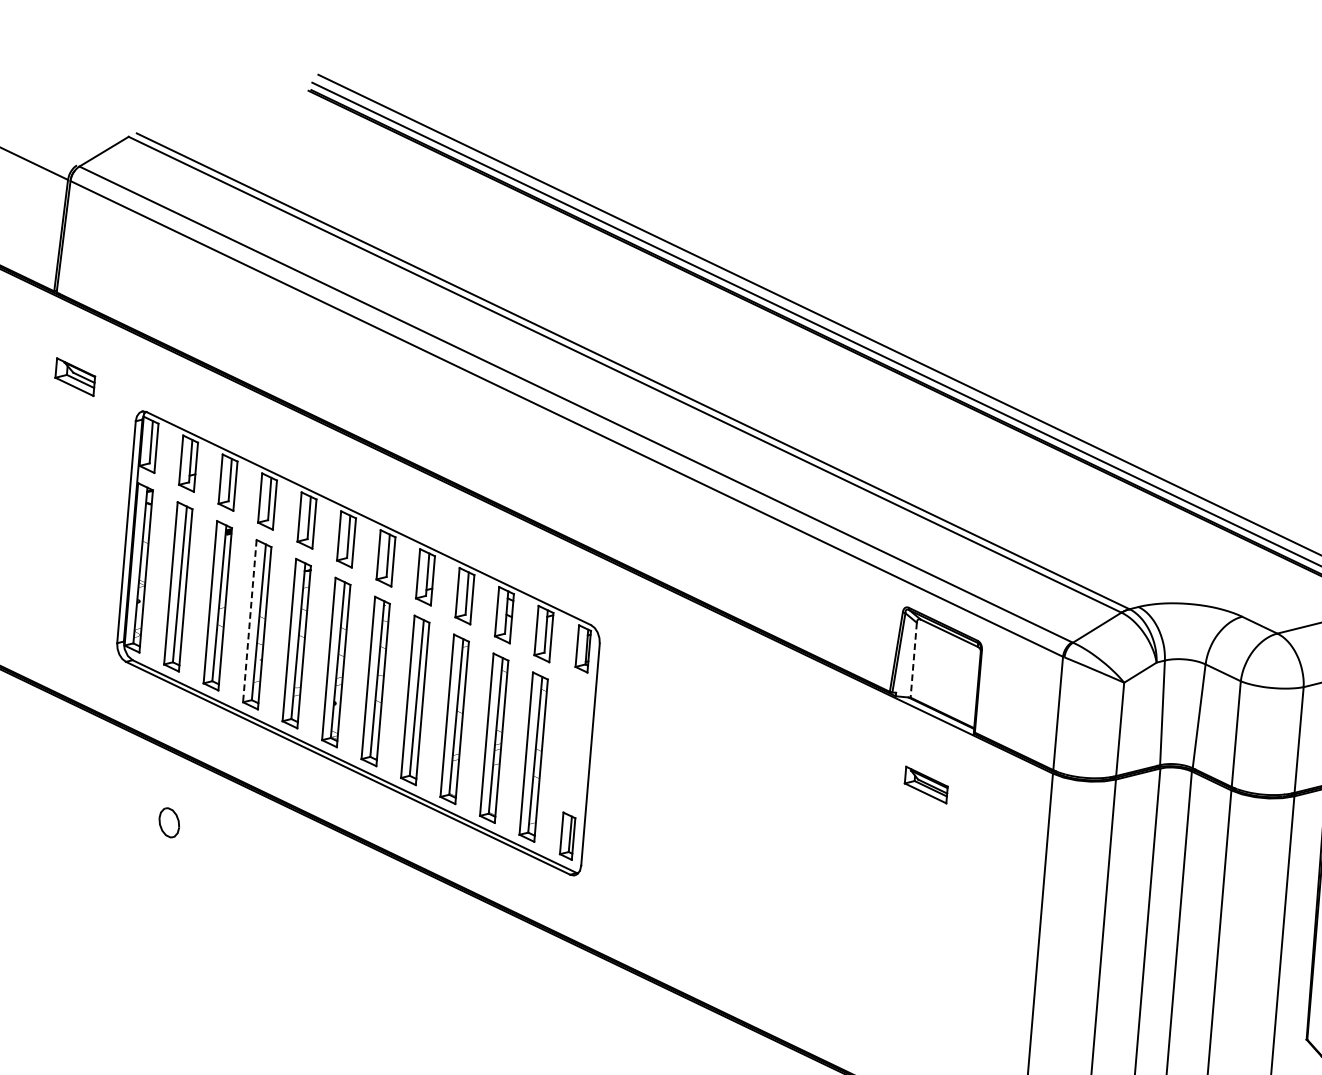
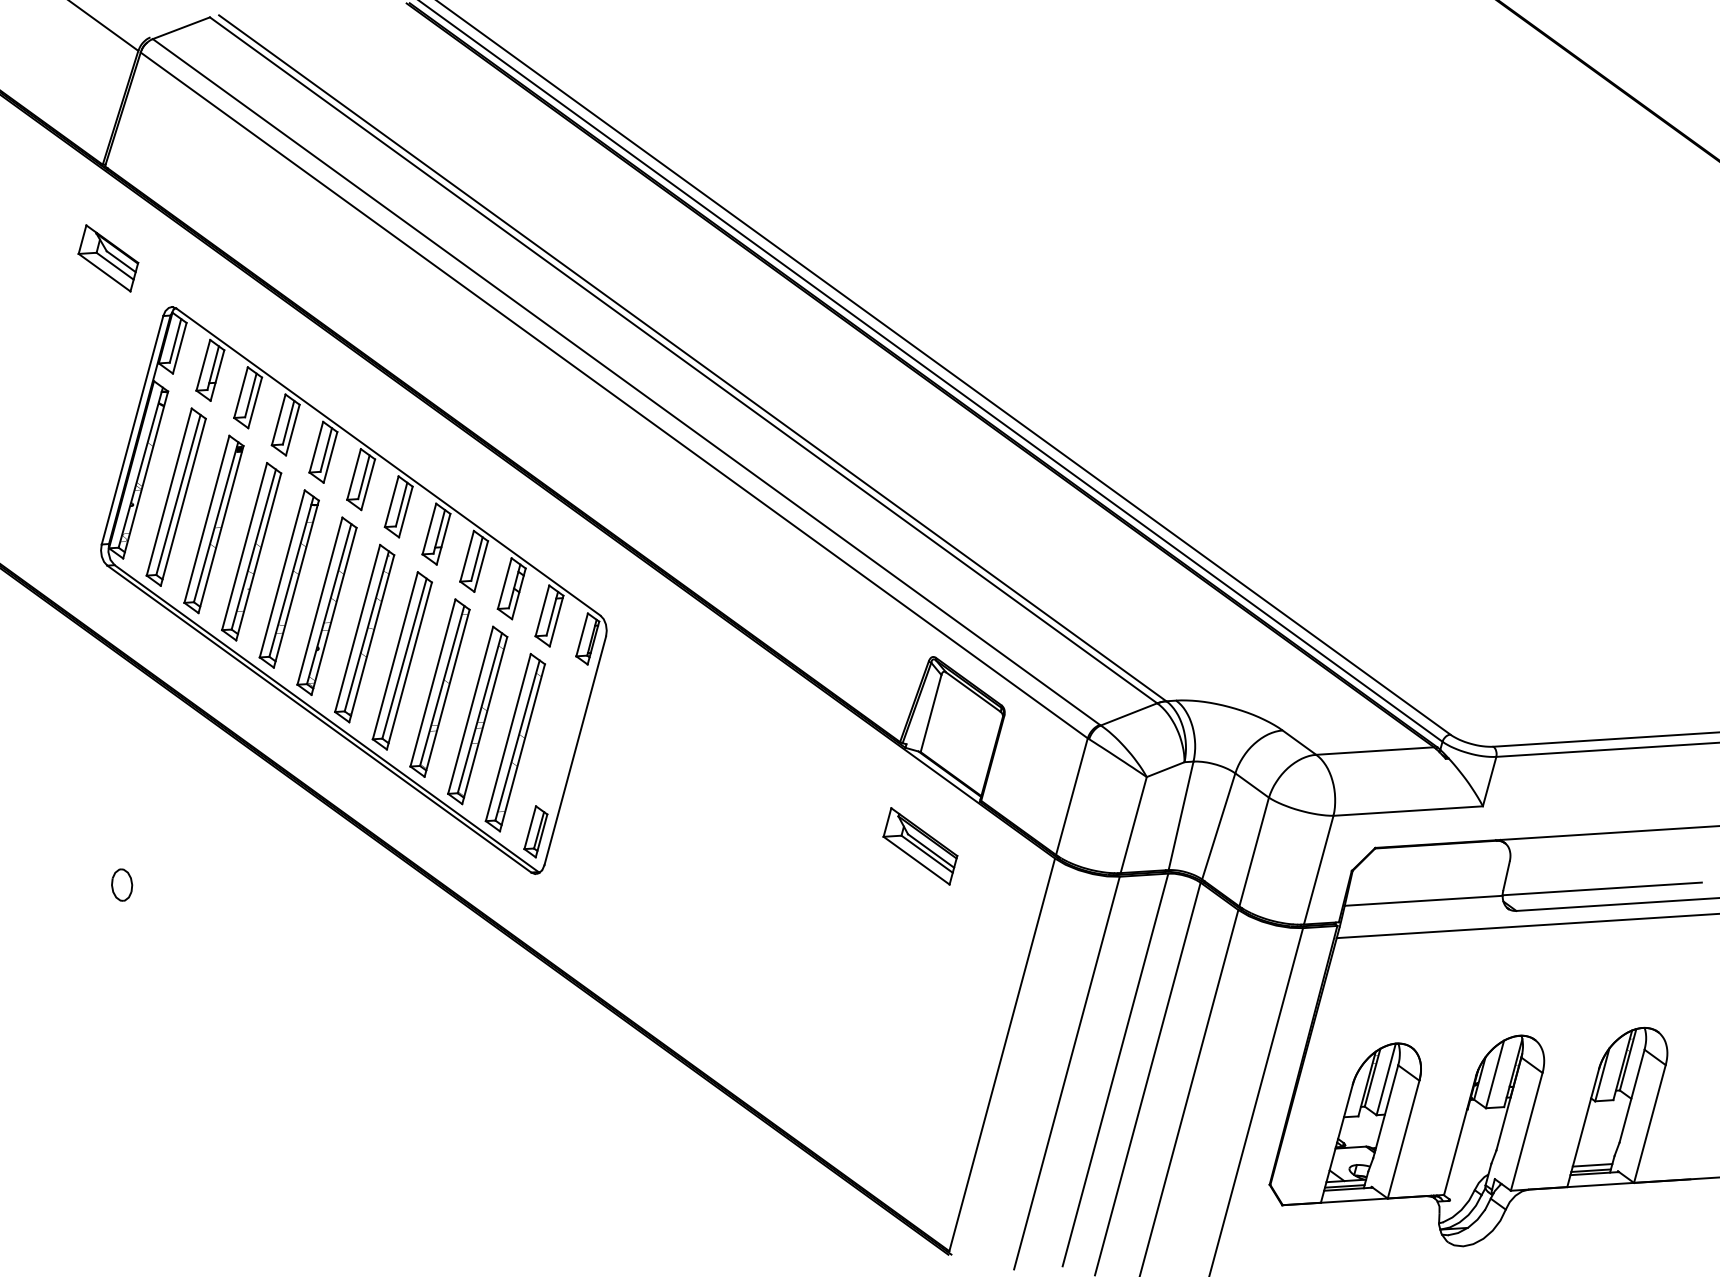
part: (75, 377) -> (108, 258), size x1.43
line: (249, 621) -> (244, 546), dashed -> solid
line: (914, 660) -> (931, 713), dashed -> solid
part: (926, 785) -> (920, 846), size x1.67
part: (169, 822) -> (122, 884), moved

